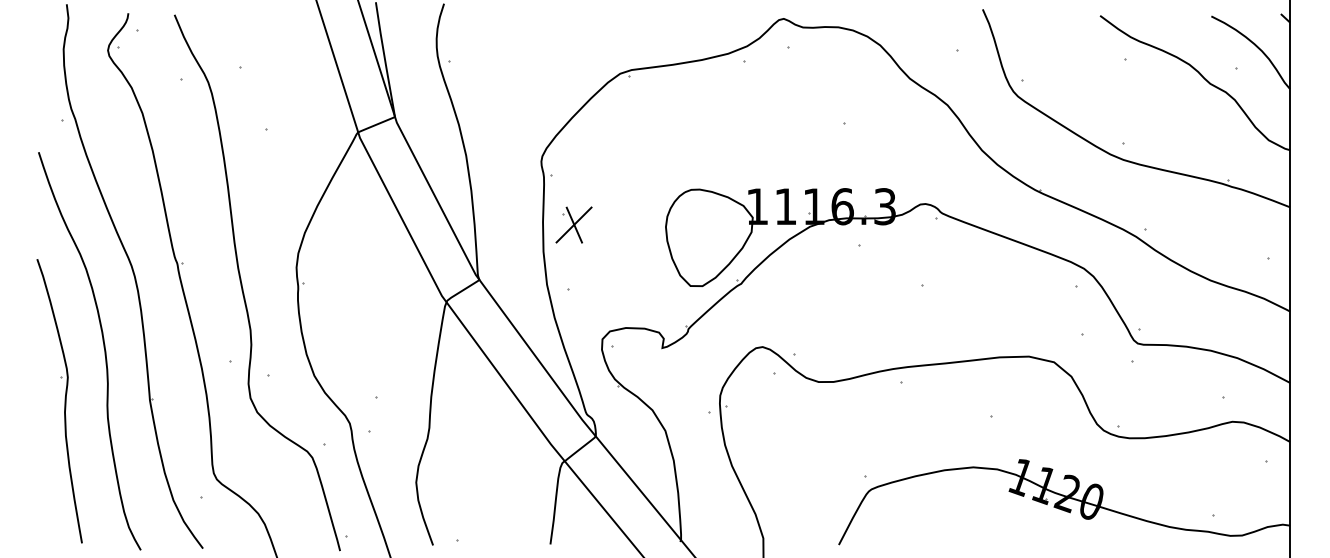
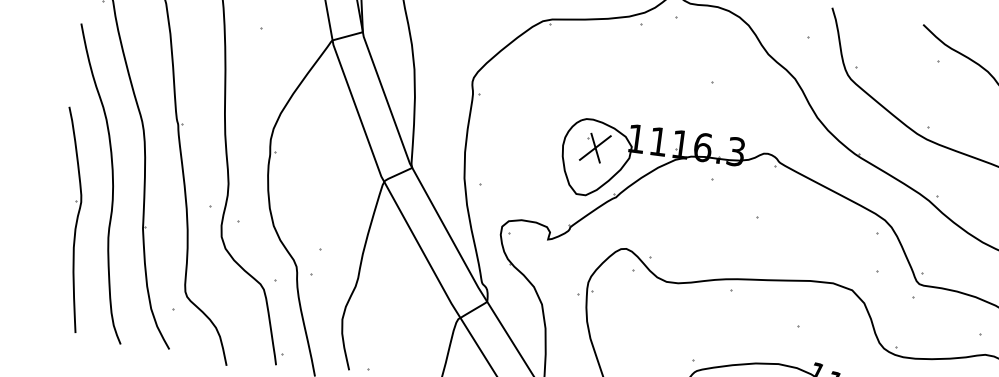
part: (573, 224) -> (594, 147), moved

